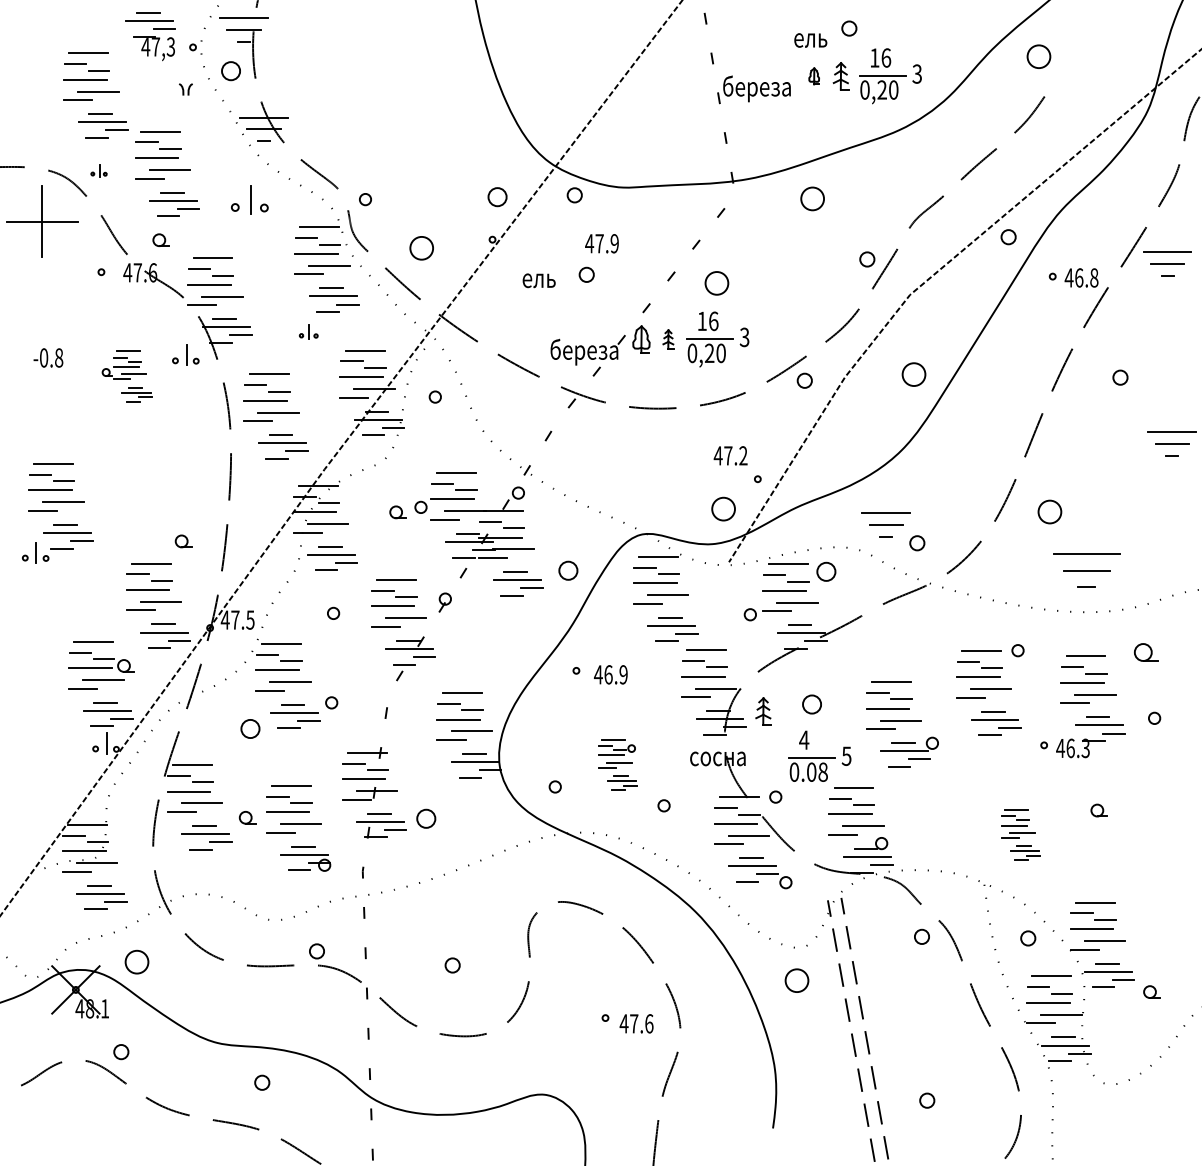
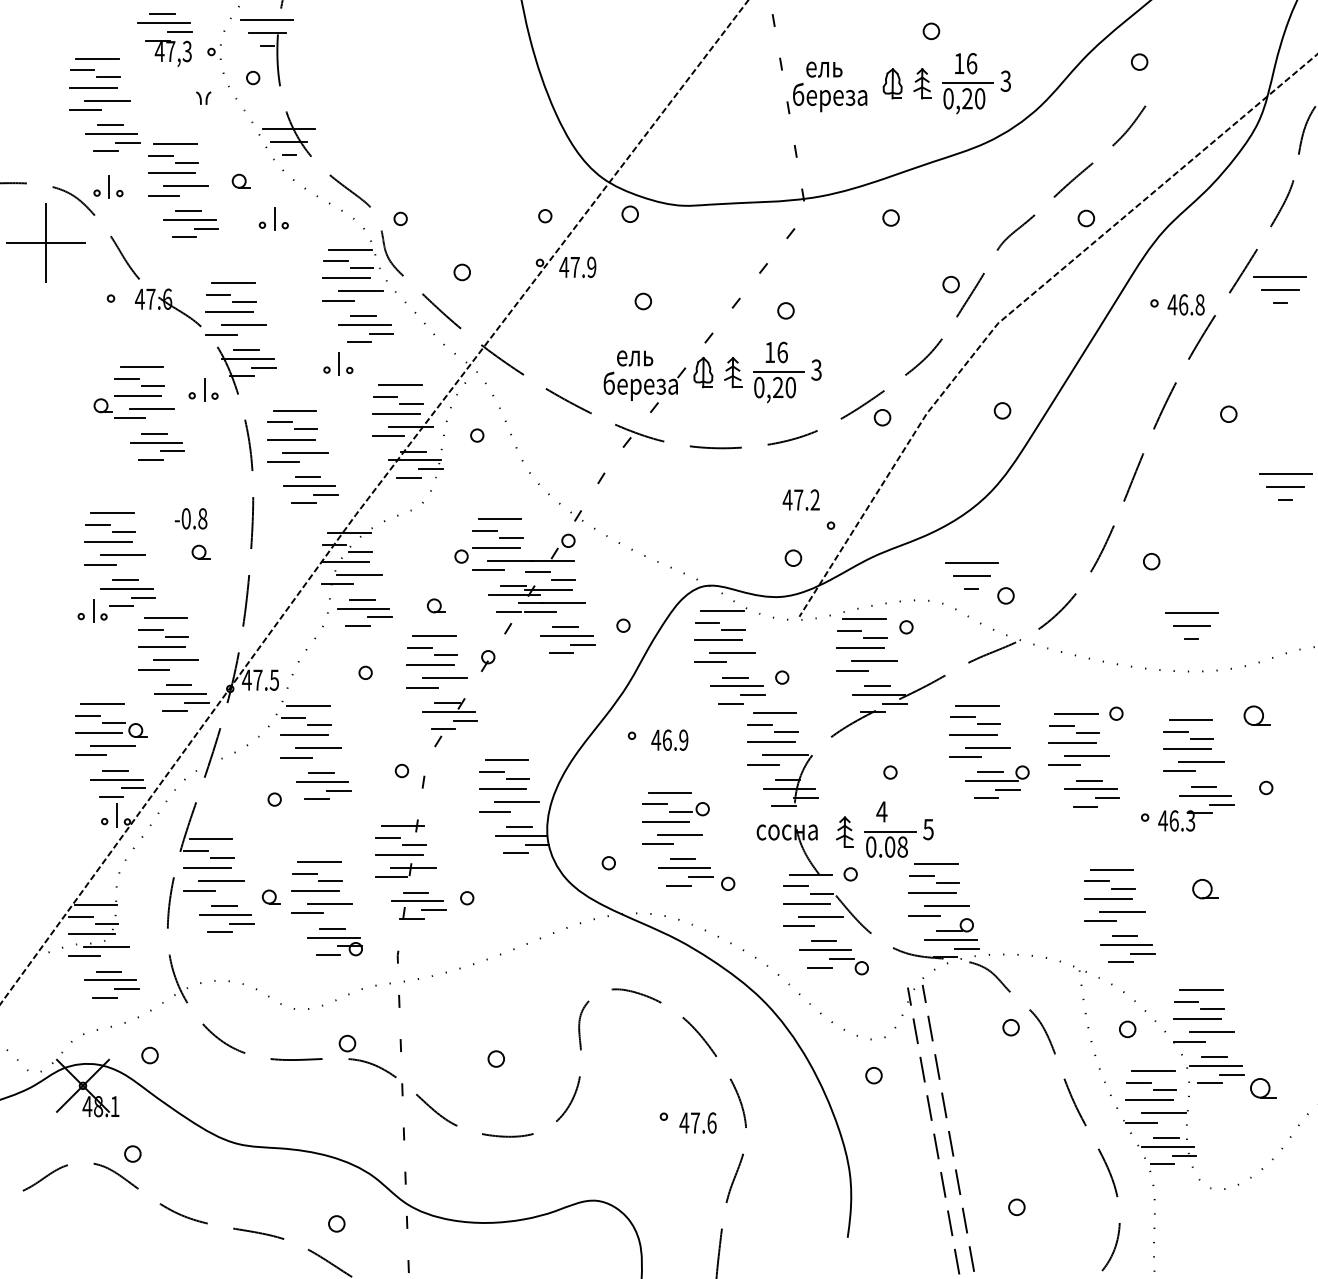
text: (810, 40) -> (824, 69), moved
part: (1039, 56) -> (1139, 61), size x0.62
part: (230, 70) -> (252, 77), size x0.62
part: (814, 76) -> (893, 83), size x1.67
part: (98, 170) -> (107, 187), size x1.67
part: (496, 196) -> (544, 215), size x0.62
part: (812, 198) -> (890, 217), size x0.62
part: (249, 199) -> (273, 218), size x0.71
part: (1008, 237) -> (1086, 218), moved
part: (160, 239) -> (240, 180), moved
text: (601, 243) -> (577, 267), moved
part: (421, 248) -> (462, 272), size x0.62
text: (538, 280) -> (634, 358), moved
part: (716, 283) -> (785, 310), size x0.62
part: (308, 331) -> (338, 363), size x1.43
part: (668, 339) -> (733, 372), size x1.43
text: (48, 357) -> (191, 518), moved
part: (914, 374) -> (1002, 410), size x0.62
part: (126, 376) -> (138, 412), size x1.67
part: (723, 508) -> (793, 557), size x0.62
part: (1050, 511) -> (1152, 561), size x0.62
part: (397, 512) -> (435, 606), moved
part: (57, 513) -> (116, 567), moved
part: (183, 541) -> (201, 552), moved
part: (568, 569) -> (623, 624), size x0.62
part: (1086, 570) -> (1191, 625), size x0.71
part: (826, 571) -> (906, 626), size x0.62
part: (749, 614) -> (781, 677), moved
part: (331, 702) -> (401, 770), moved
part: (811, 703) -> (889, 771), size x0.62
part: (763, 711) -> (844, 832), moved
part: (902, 724) -> (989, 751), moved
part: (250, 728) -> (274, 799), size x0.62
part: (617, 764) -> (677, 838), size x1.67
part: (1099, 810) -> (1205, 889), size x1.43
part: (425, 818) -> (466, 897), size x0.62
part: (1020, 834) -> (1119, 915), size x1.67
part: (136, 962) -> (149, 1055), size x0.62
part: (796, 980) -> (873, 1075), size x0.62
part: (1151, 991) -> (1262, 1087), size x1.43
part: (262, 1082) -> (337, 1223), moved

